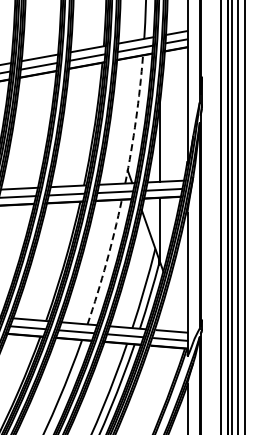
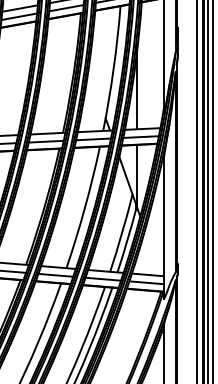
arc: (136, 119) -> (114, 68), dashed -> solid
arc: (106, 262) -> (84, 207), dashed -> solid

